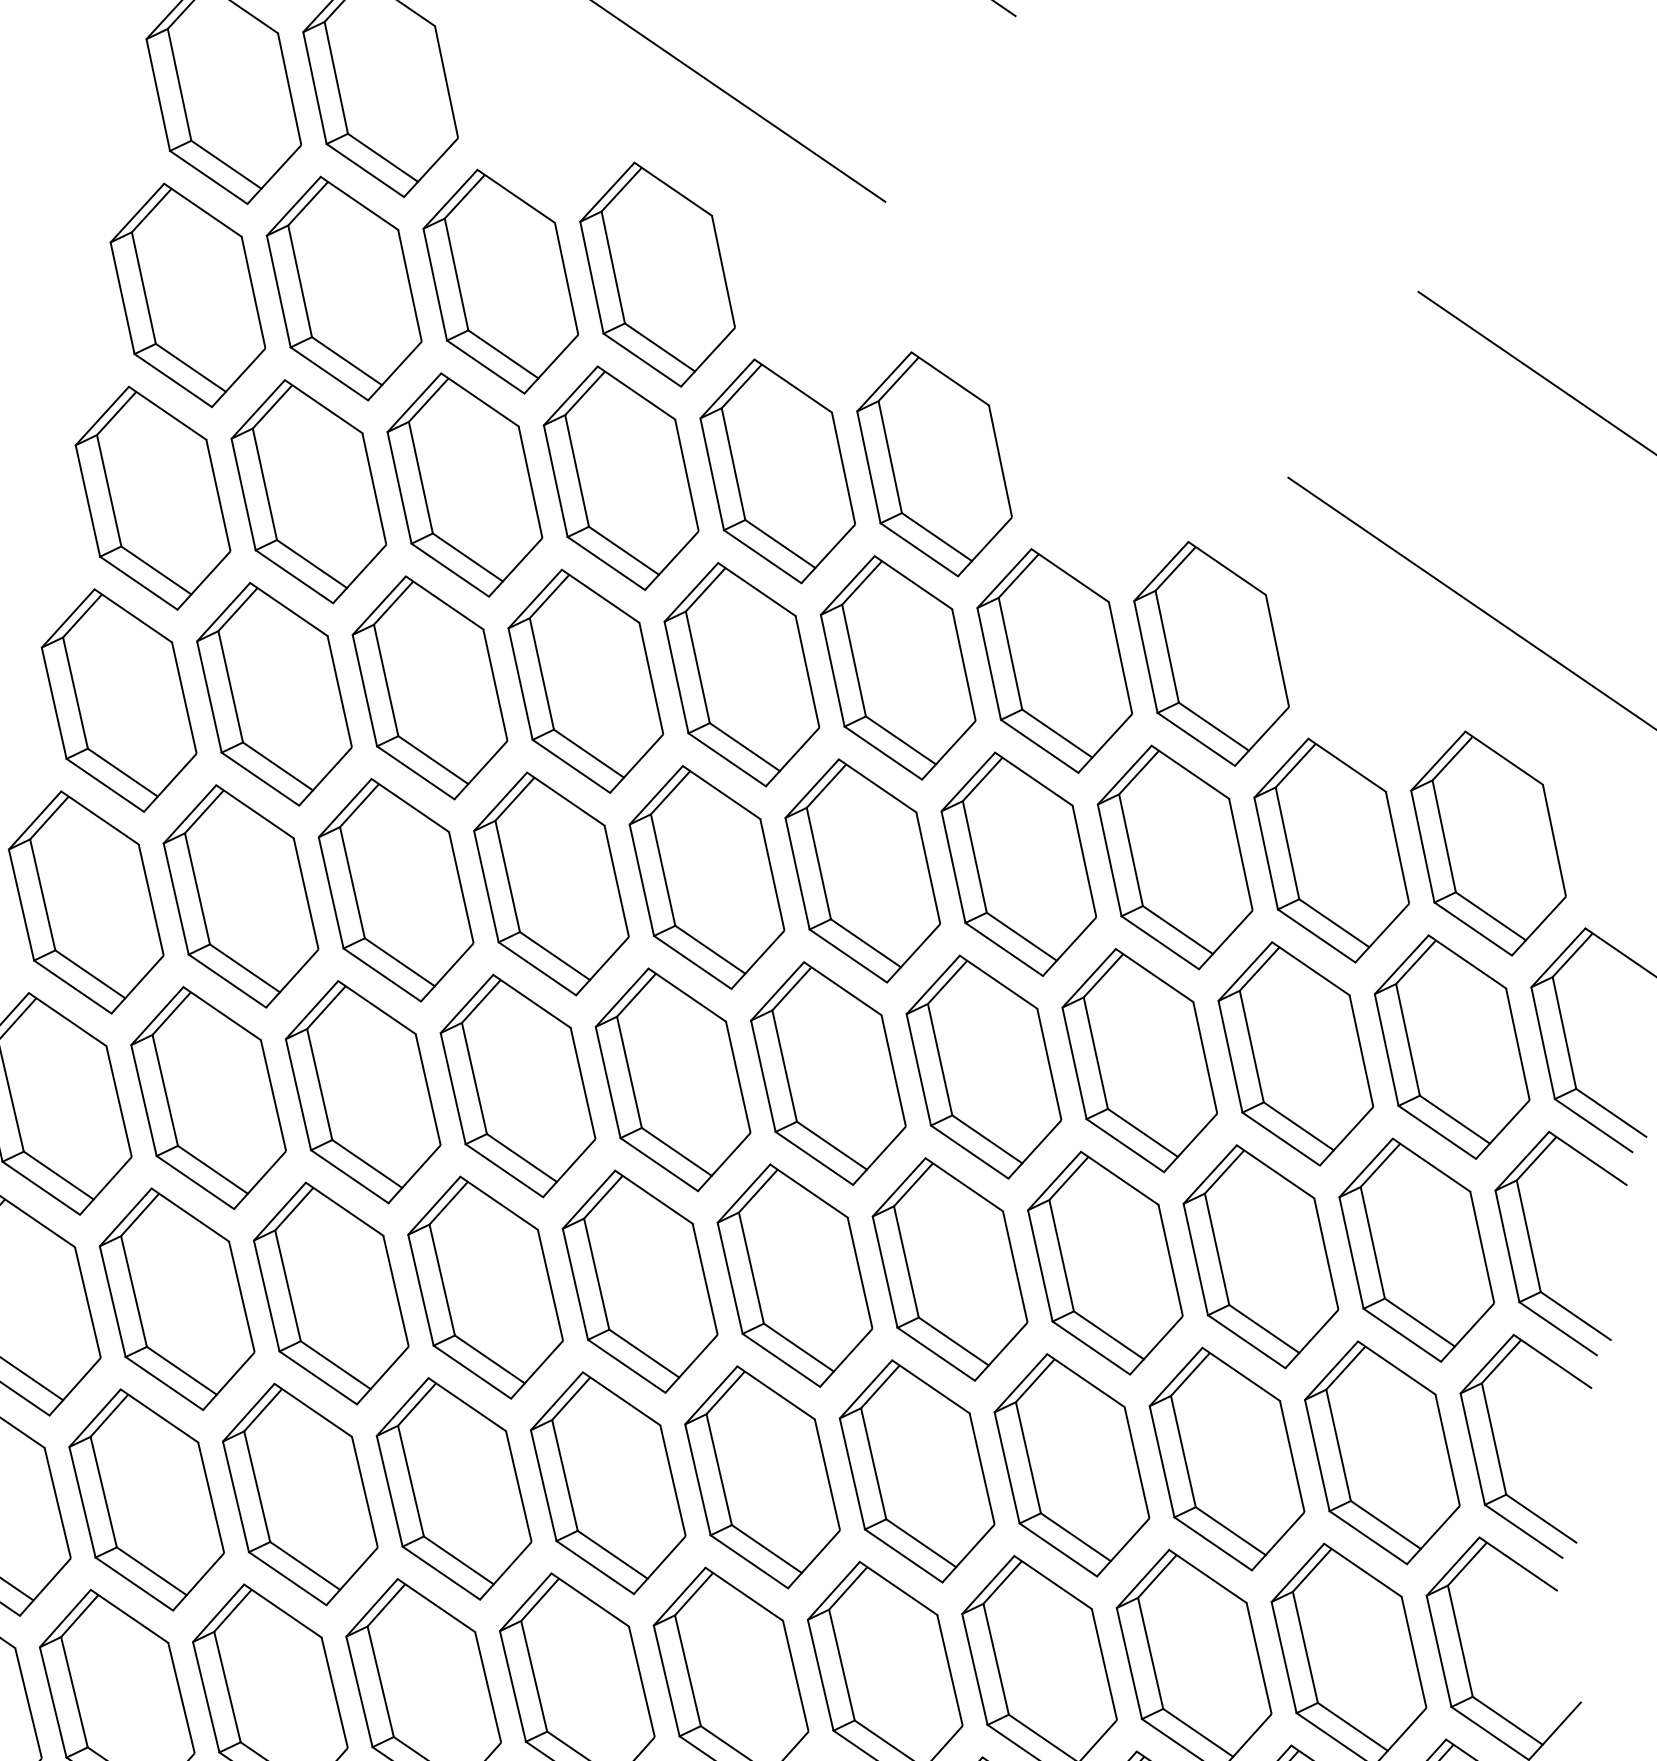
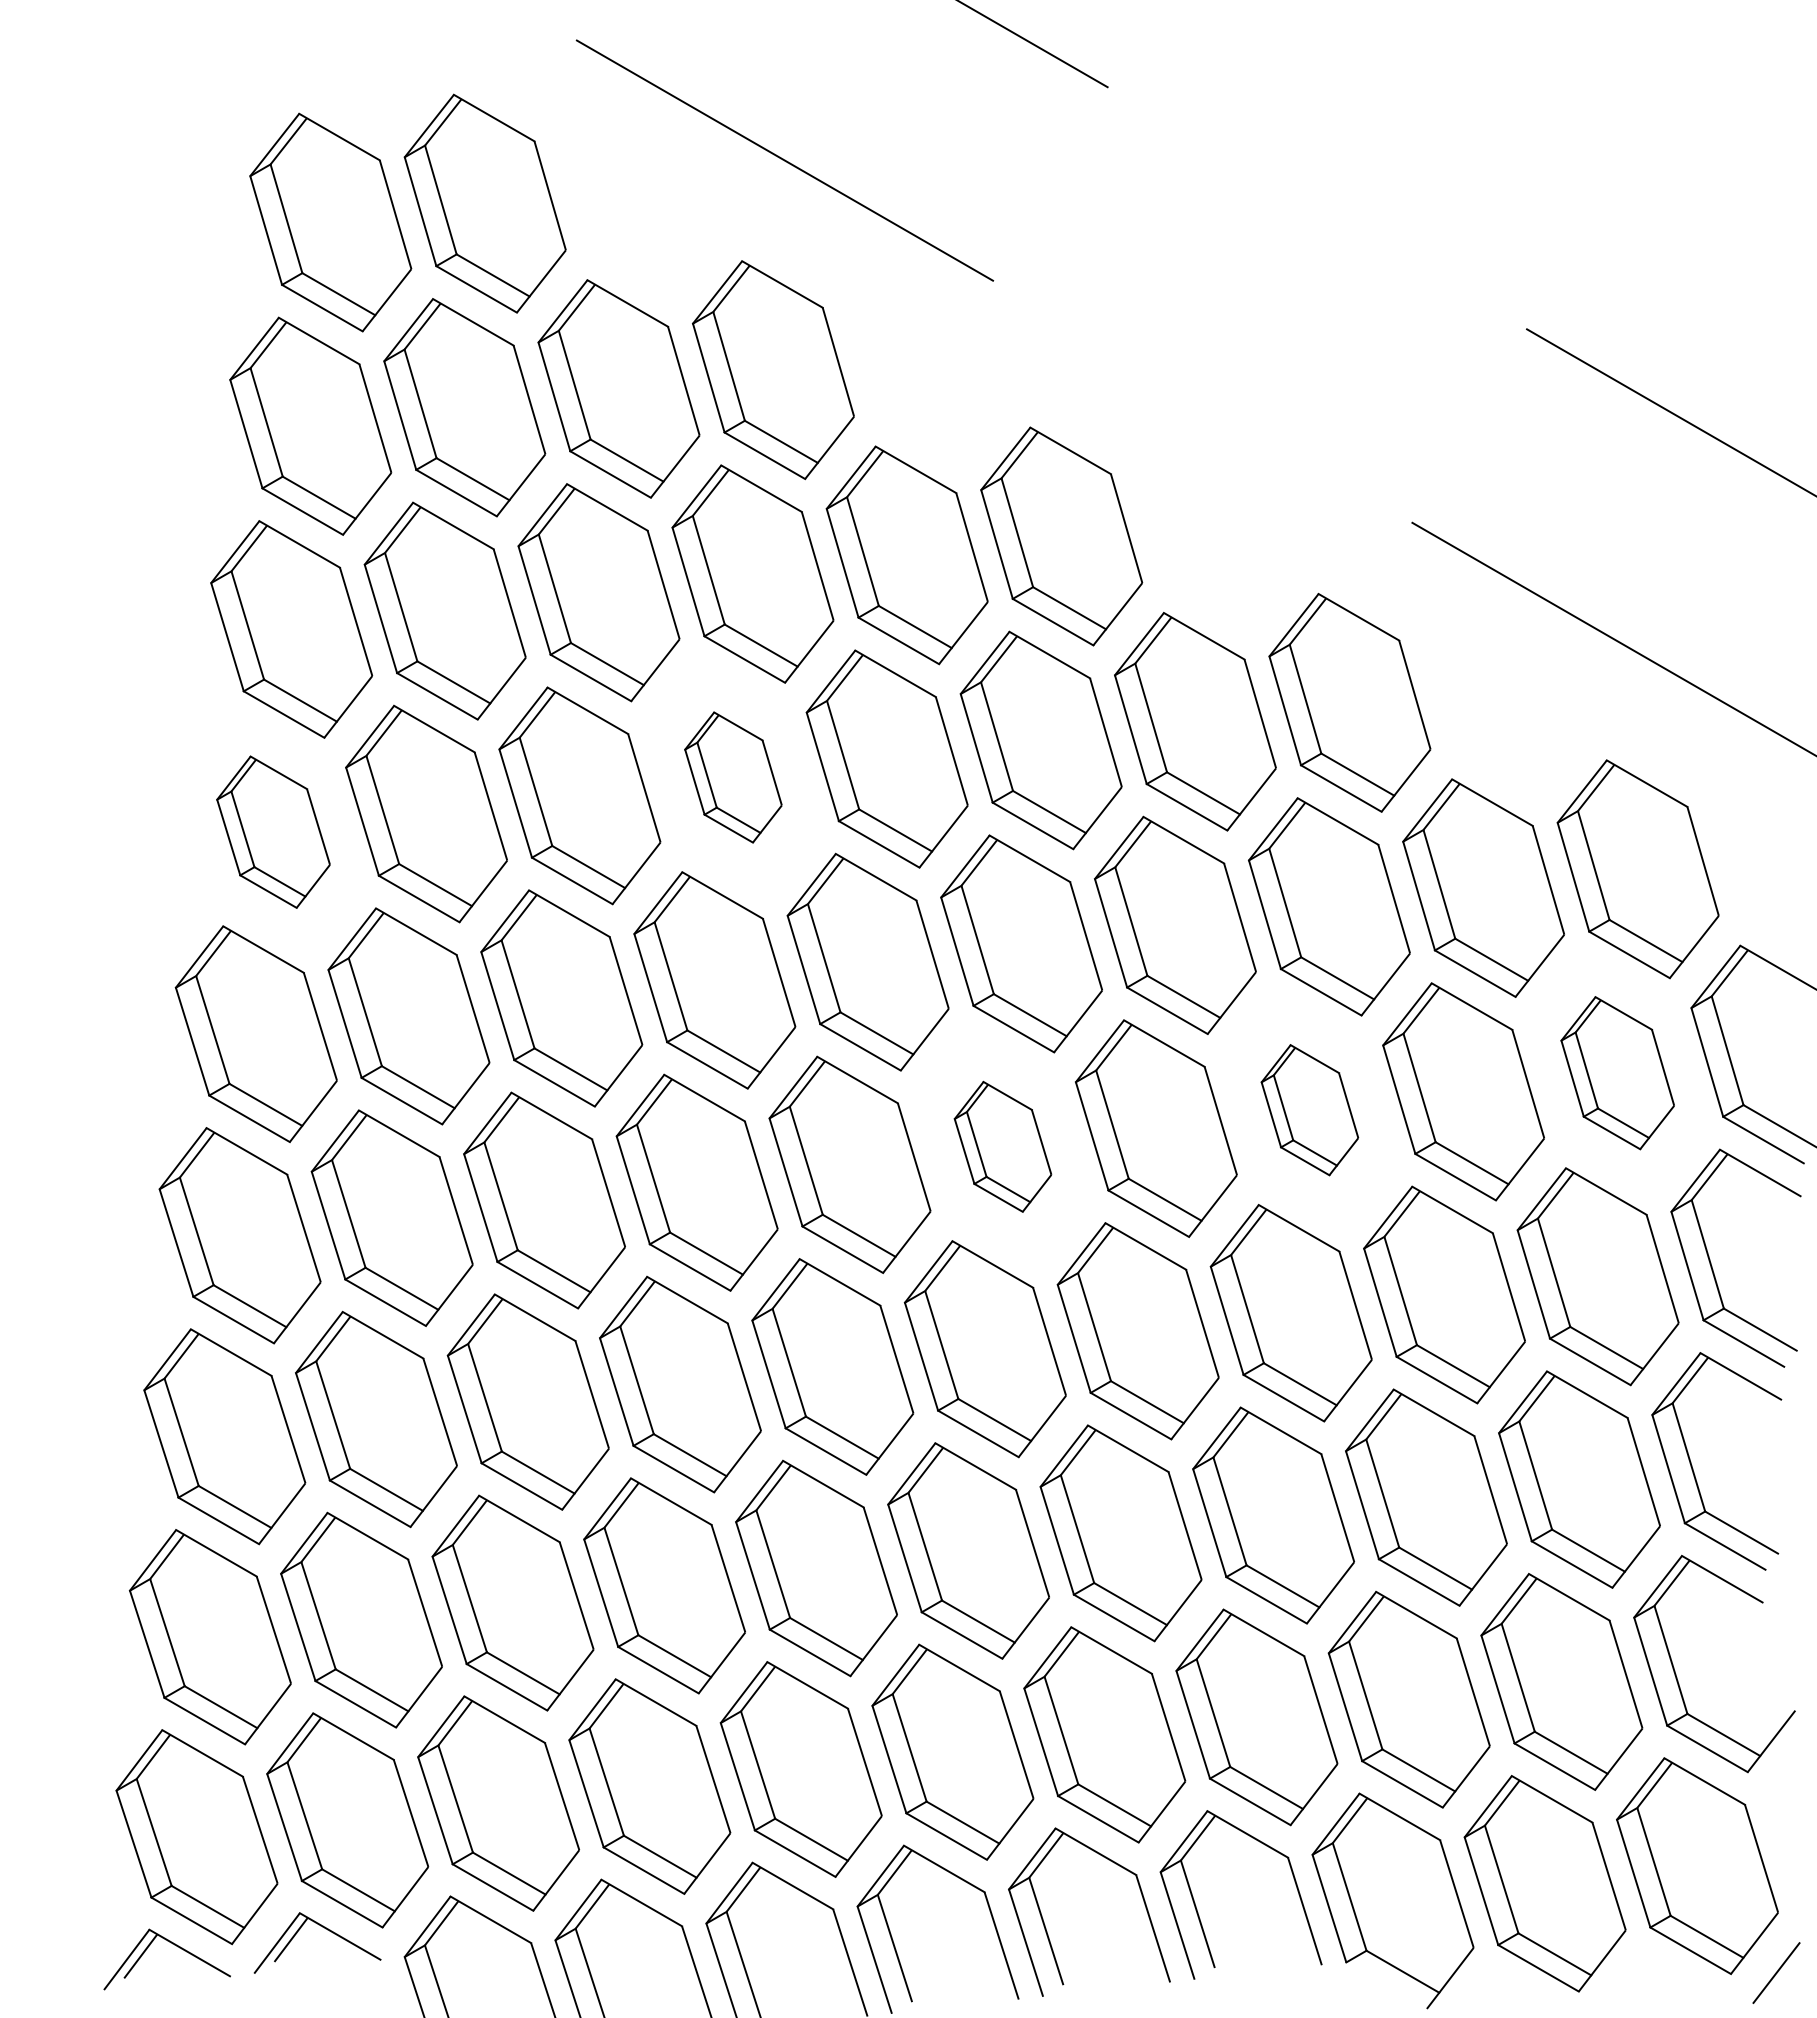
part: (585, 681) -> (733, 777), size x0.6
part: (119, 701) -> (273, 832), size x0.7
part: (1452, 1046) -> (1617, 1072), size x0.7
part: (1139, 1059) -> (1309, 1109), size x0.6
part: (827, 1073) -> (1002, 1146), size x0.6

